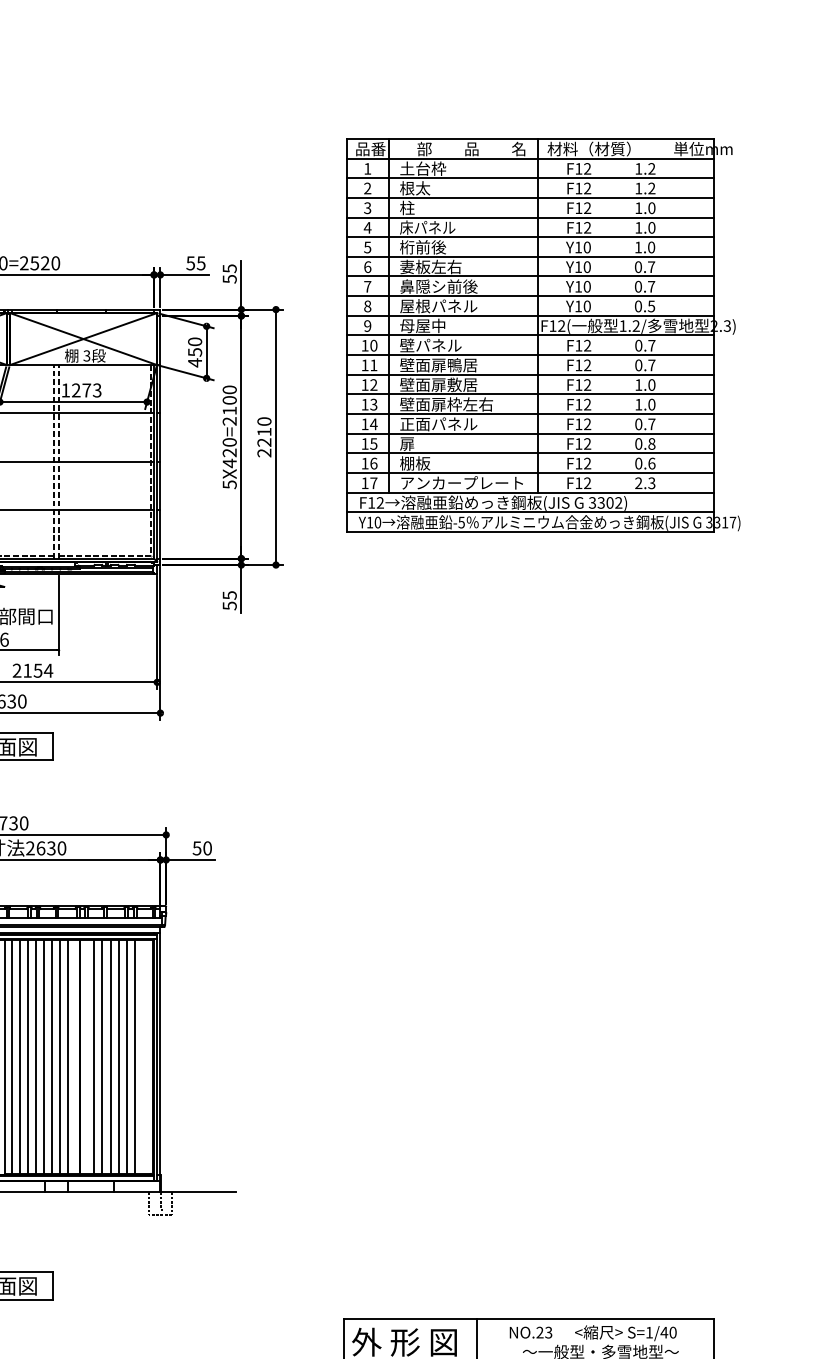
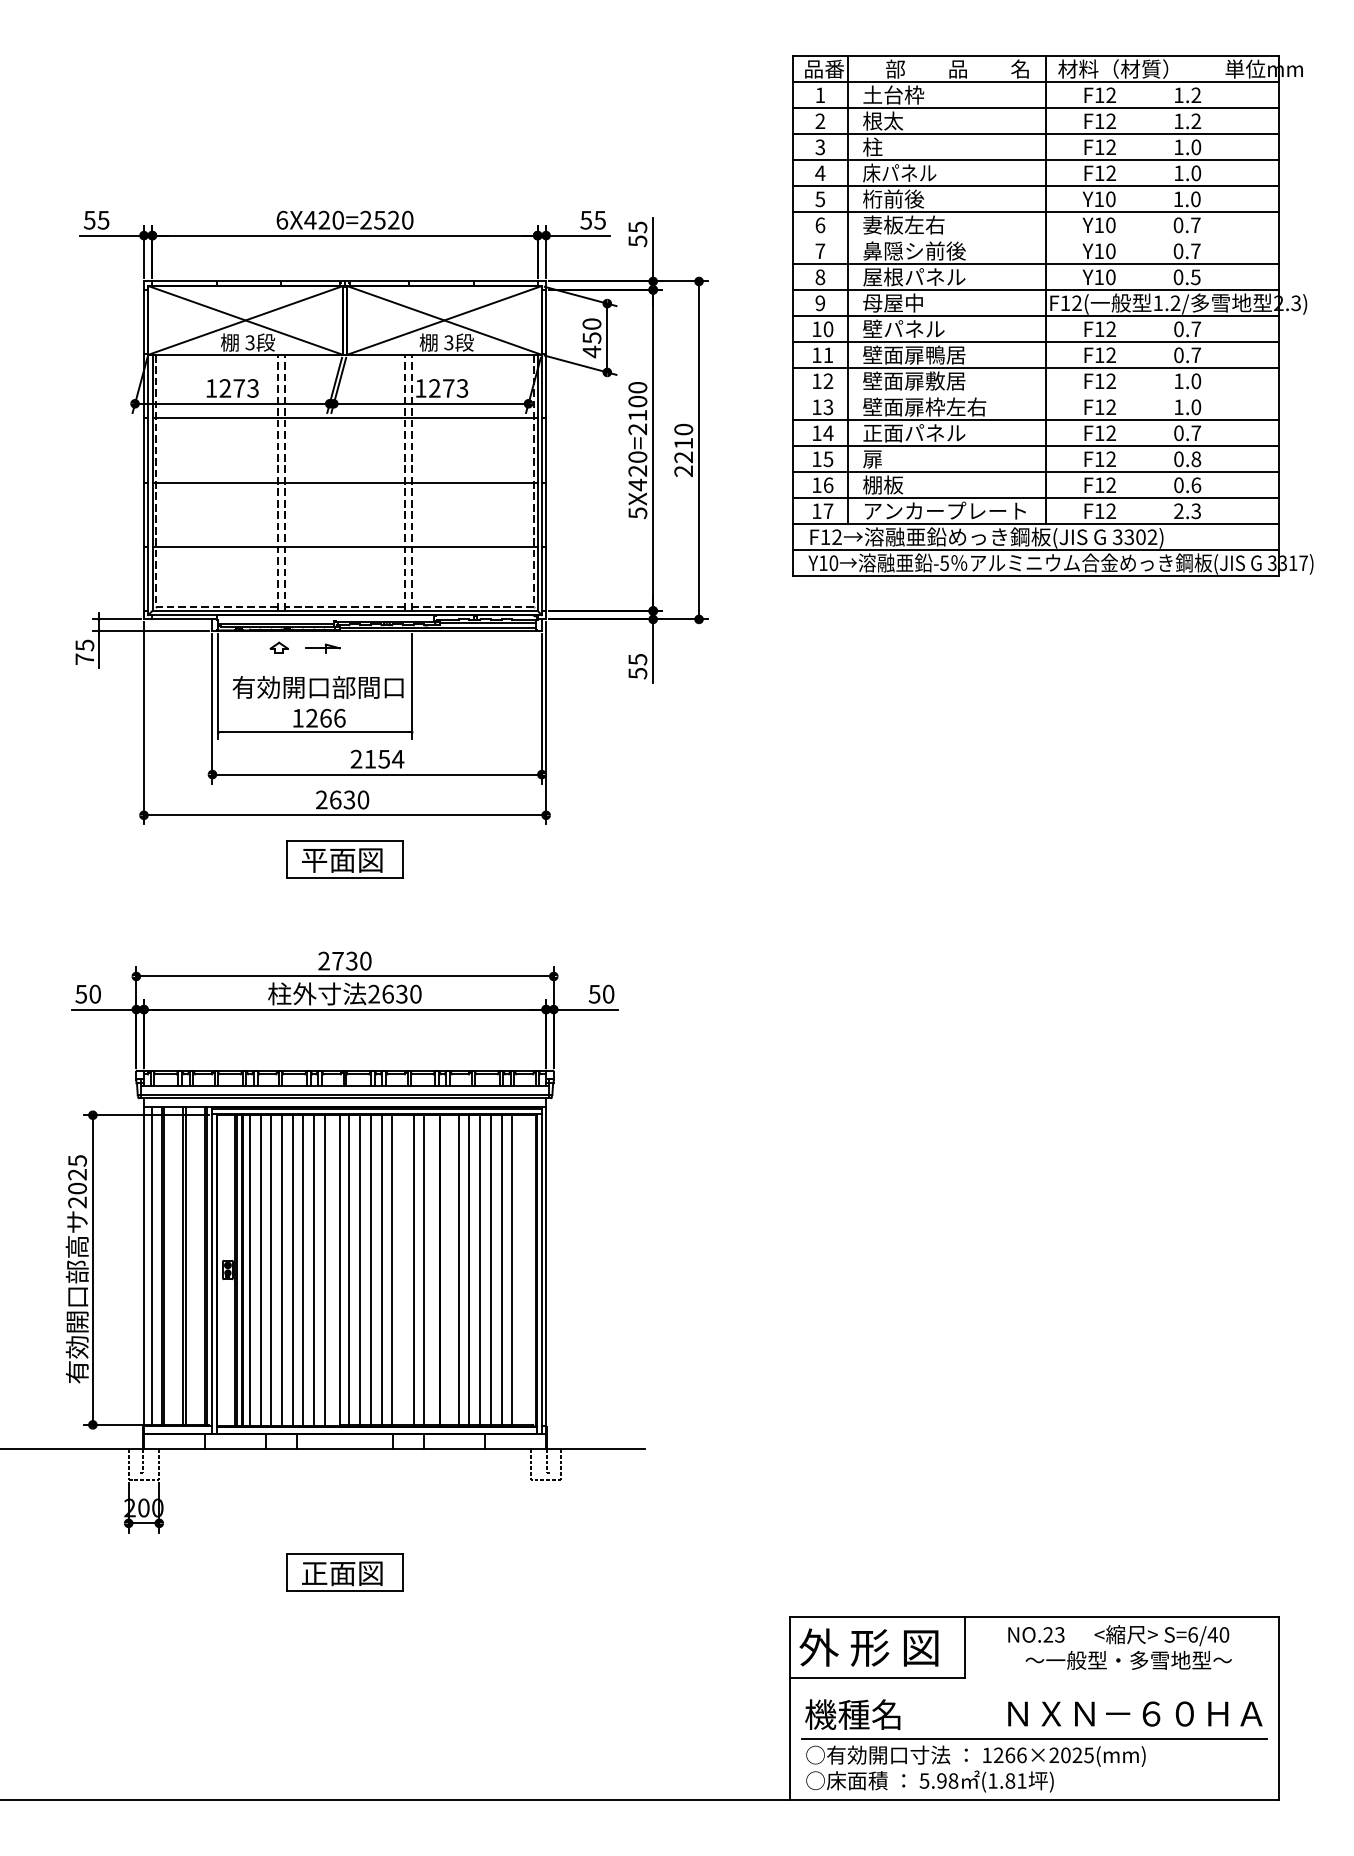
line: (530, 276) -> (1035, 237), removed
line: (530, 394) -> (1035, 393), removed
line: (51, 1056) -> (402, 1269), removed
text: (649, 1332) -> (1192, 1634), S=1/40 -> S=6/40

